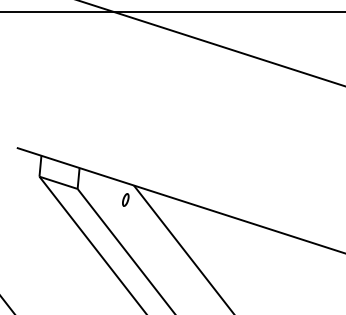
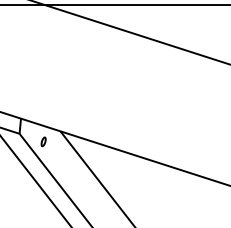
part: (125, 199) -> (43, 141), moved

